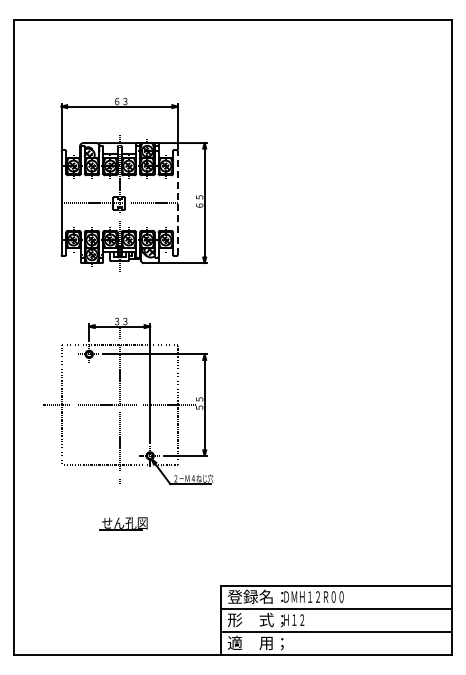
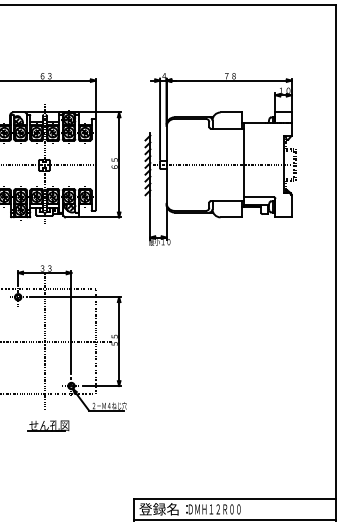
part: (320, 196) -> (220, 159), added
line: (177, 203) -> (95, 165), dashed -> solid
part: (123, 523) -> (48, 425), moved

